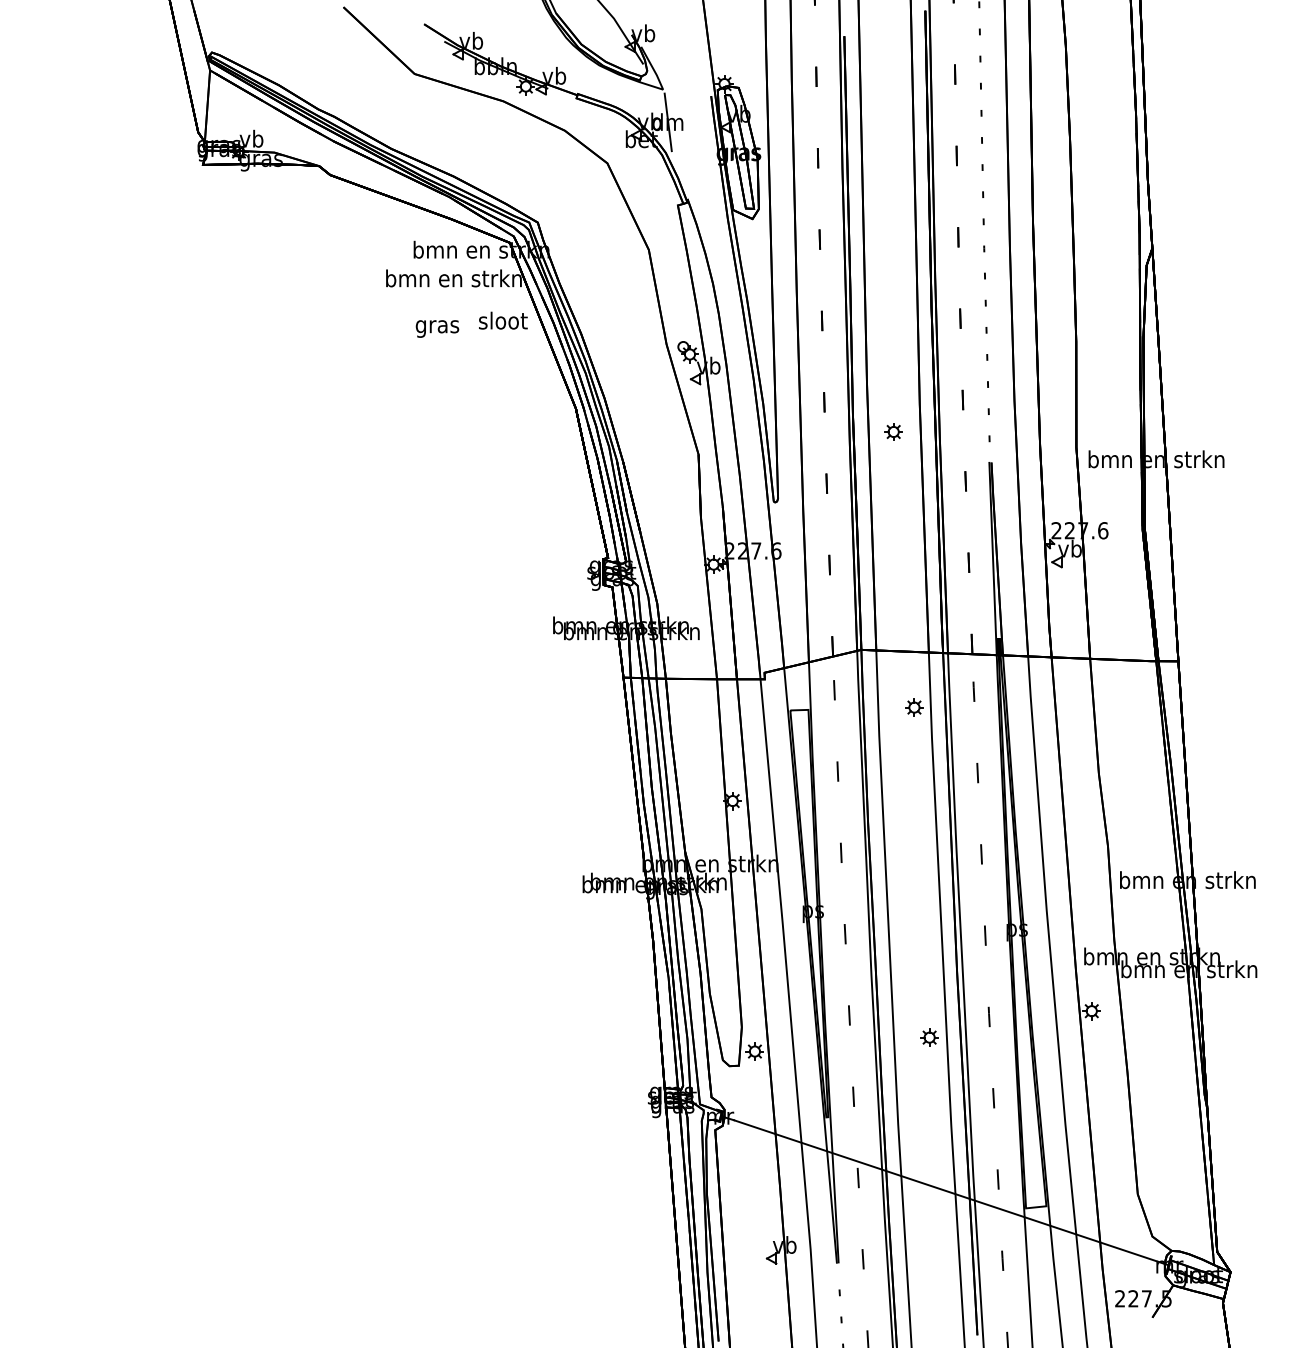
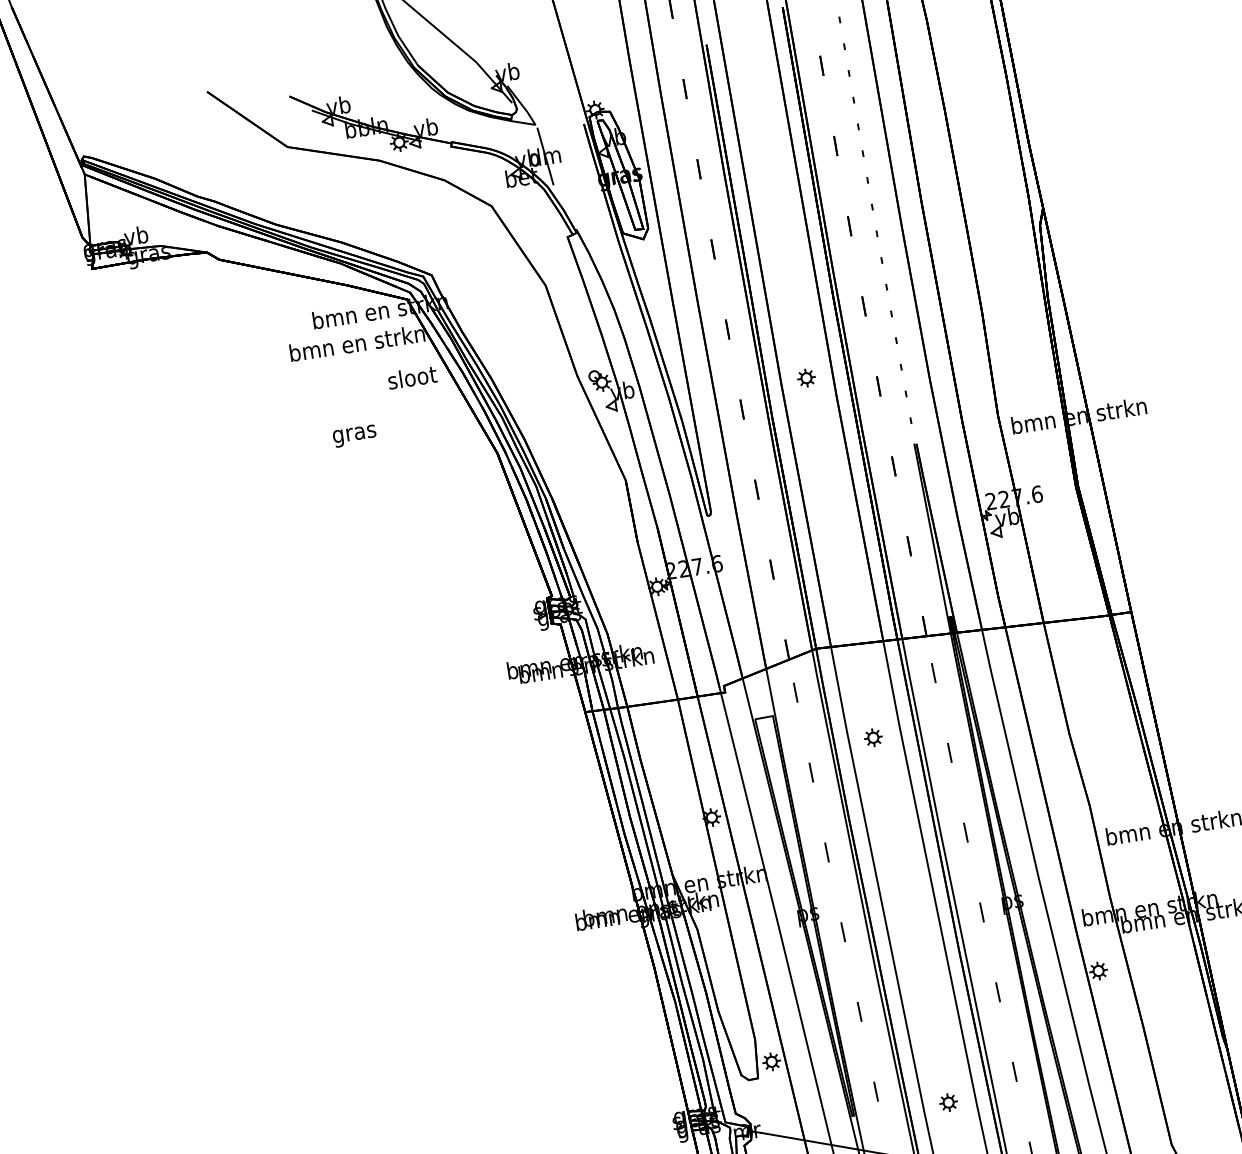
text: (437, 328) -> (354, 435), moved
part: (893, 431) -> (806, 377), moved
part: (914, 707) -> (873, 737), moved
part: (929, 1037) -> (948, 1102), moved

